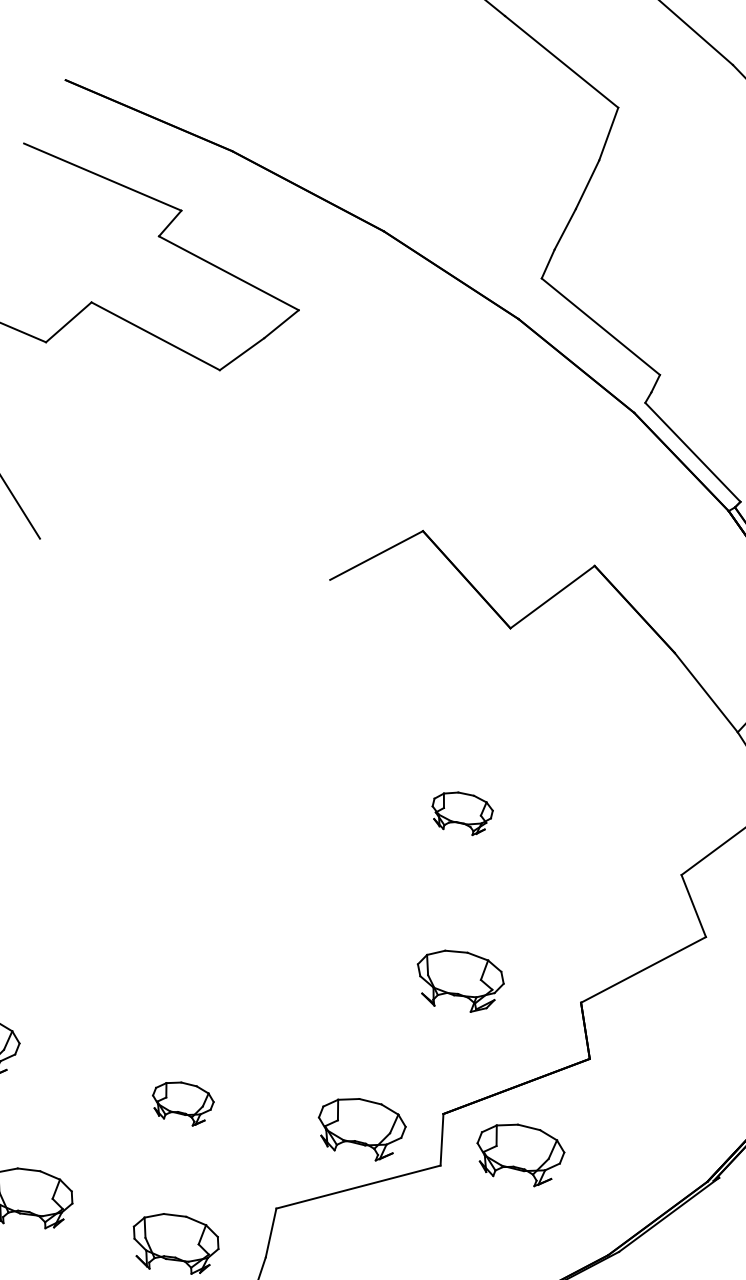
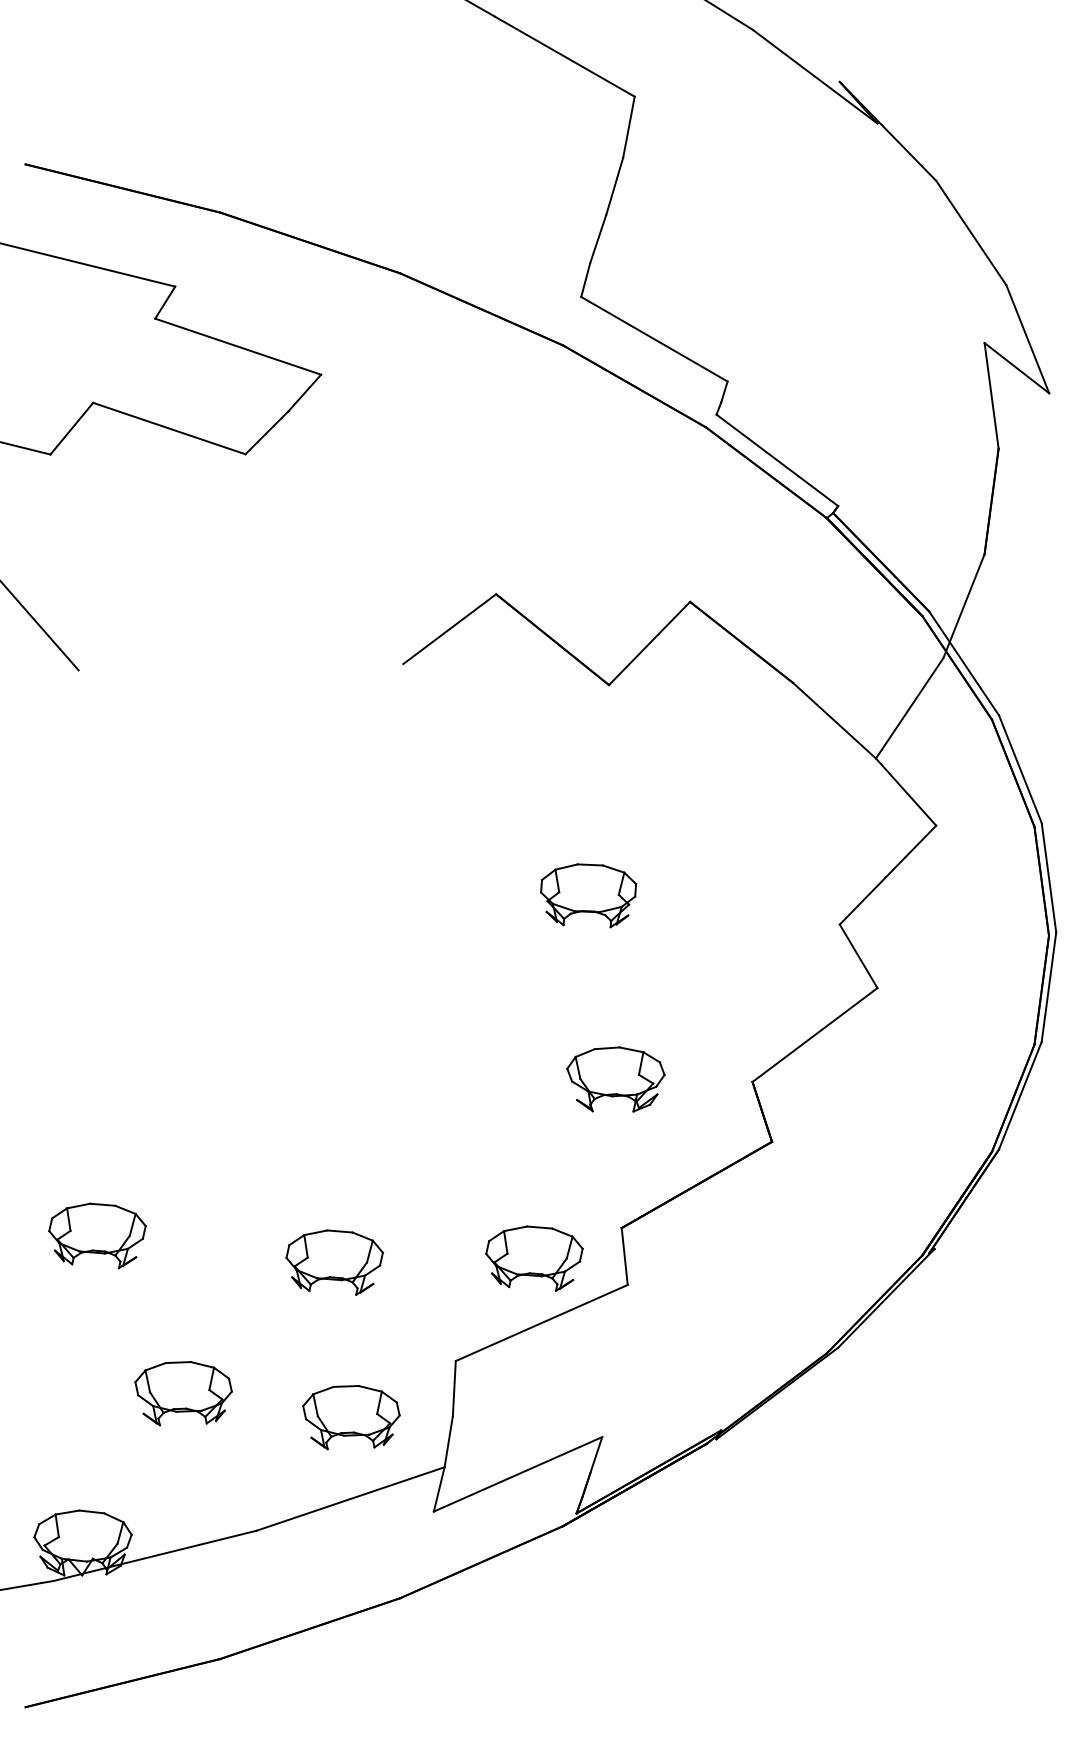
part: (461, 812) -> (588, 895), size x1.43
part: (182, 1103) -> (334, 1262), size x1.43
part: (519, 1154) -> (712, 1258), removed

